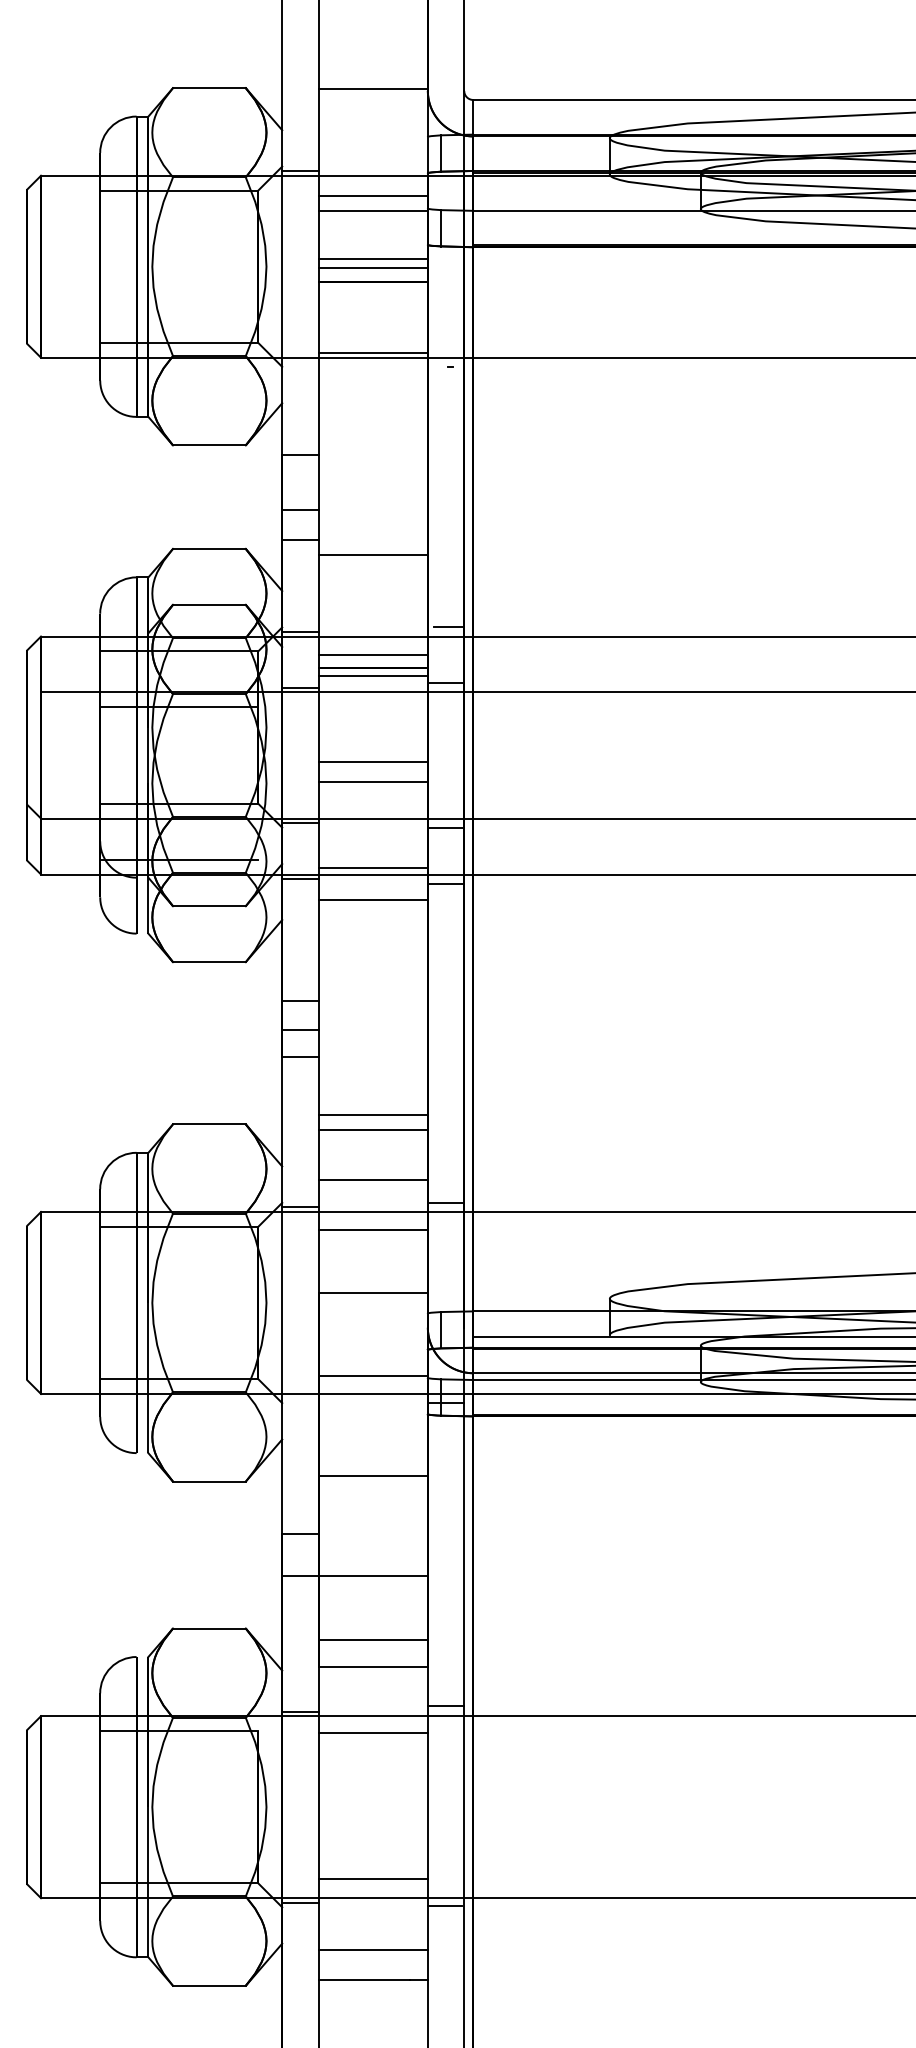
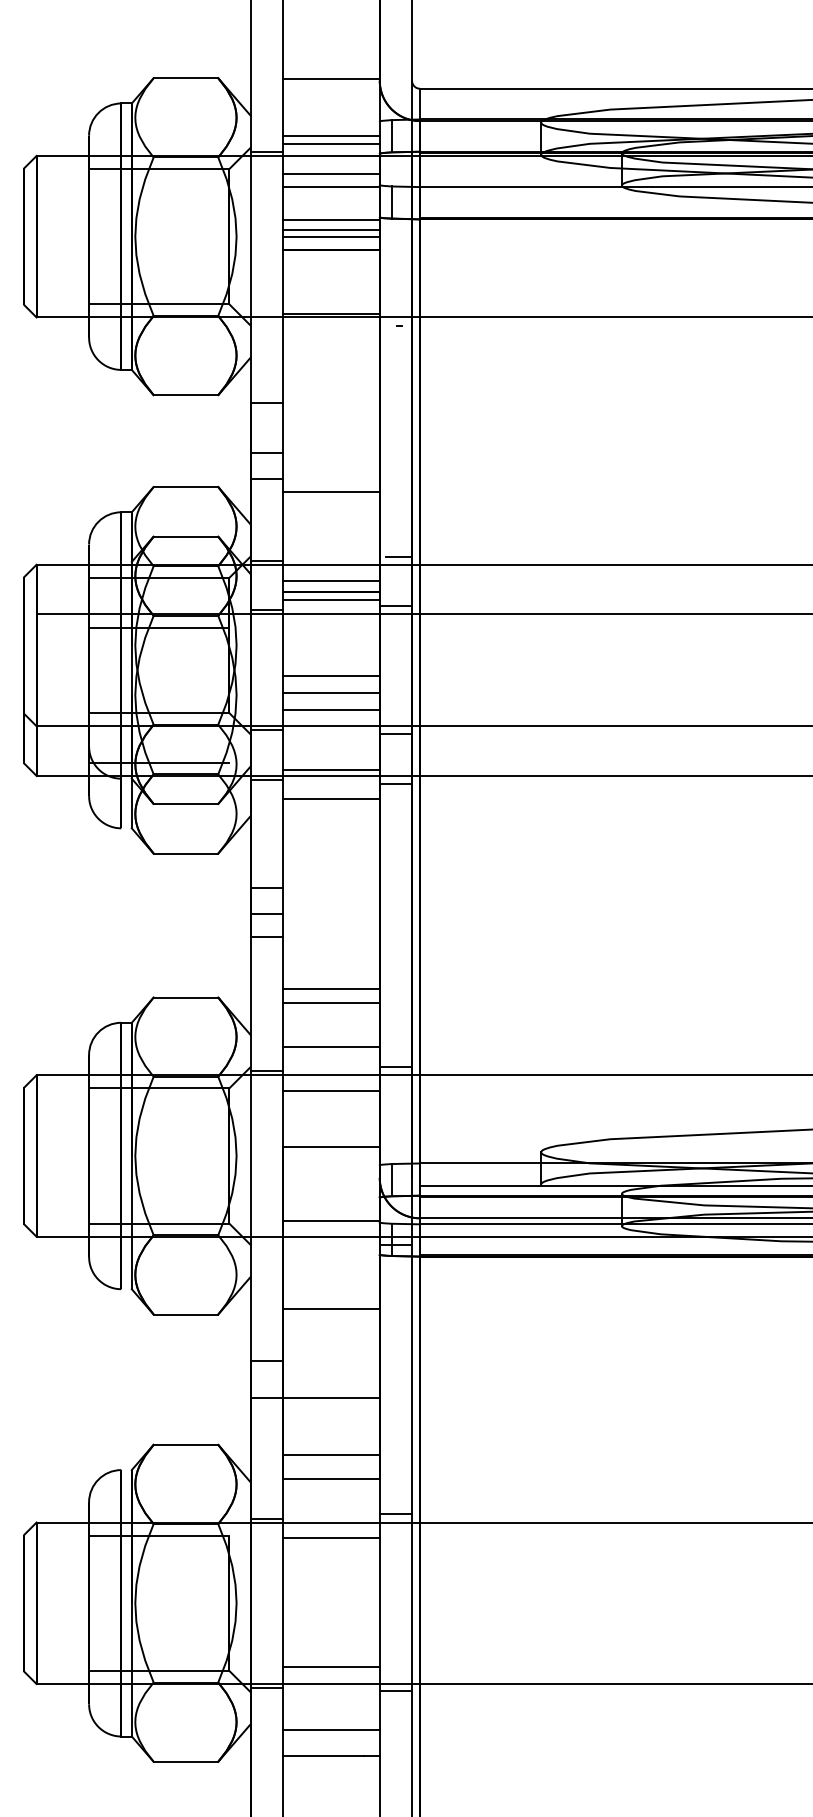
line: (372, 153) -> (330, 136), added
line: (372, 161) -> (330, 143), added
line: (372, 247) -> (330, 219), added
line: (372, 800) -> (330, 710), added

